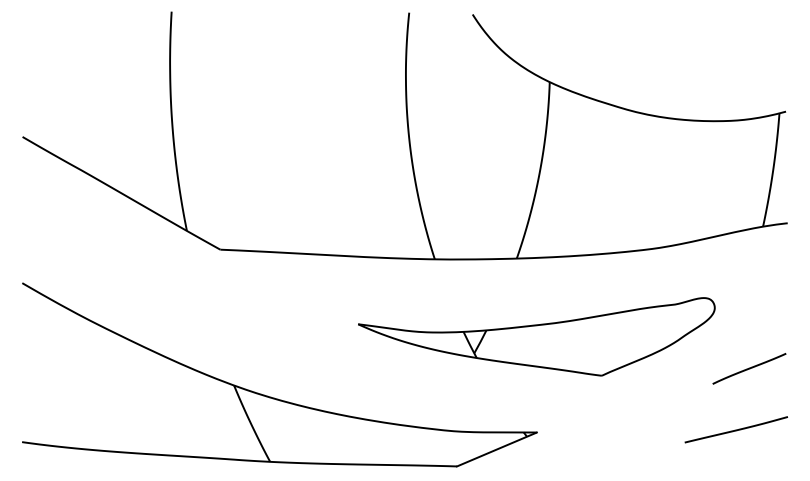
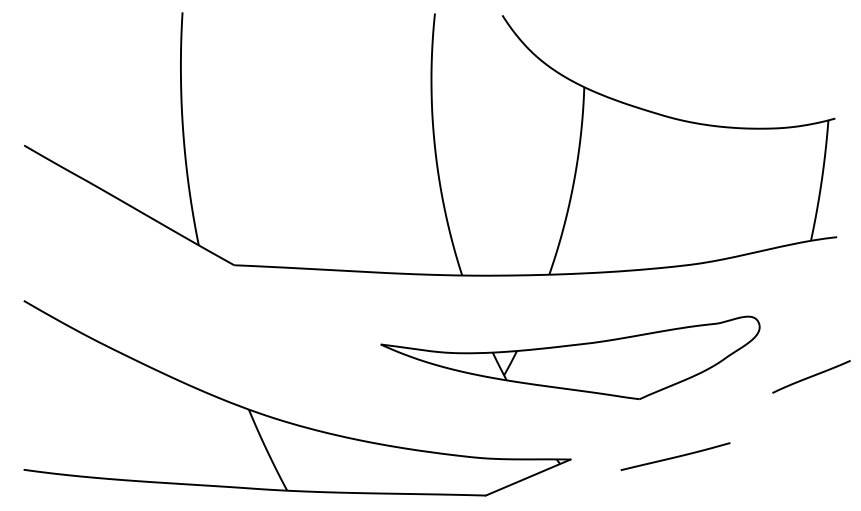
line: (749, 368) -> (811, 376), moved
line: (736, 429) -> (675, 456), moved

